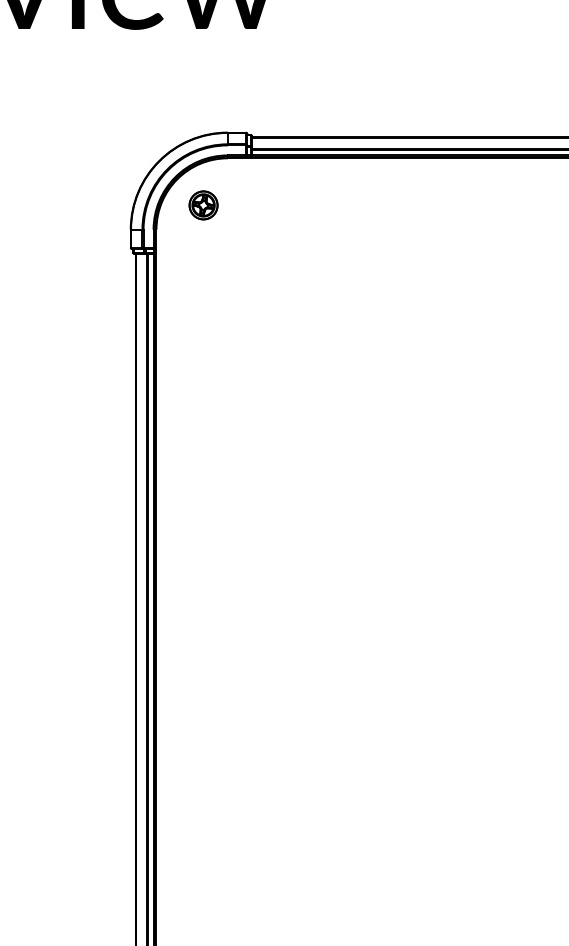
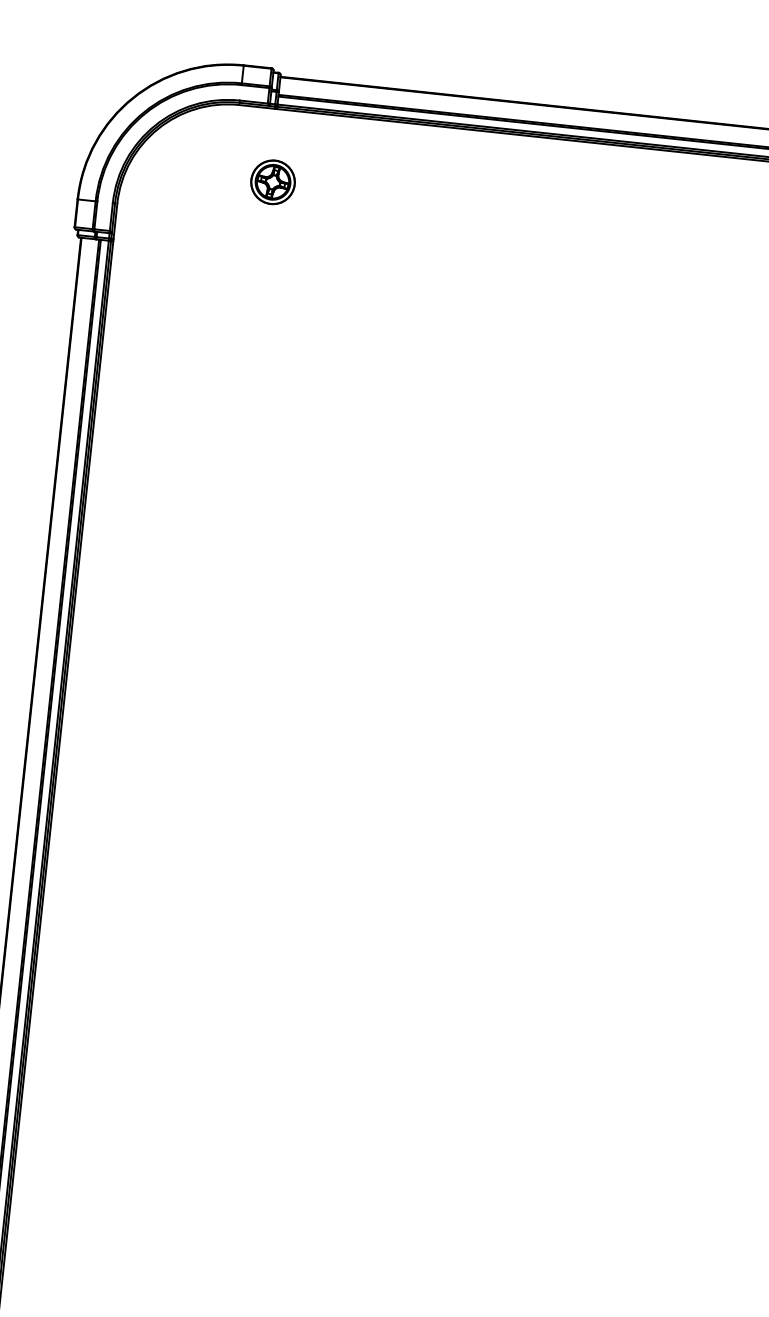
part: (203, 205) -> (272, 182), moved

